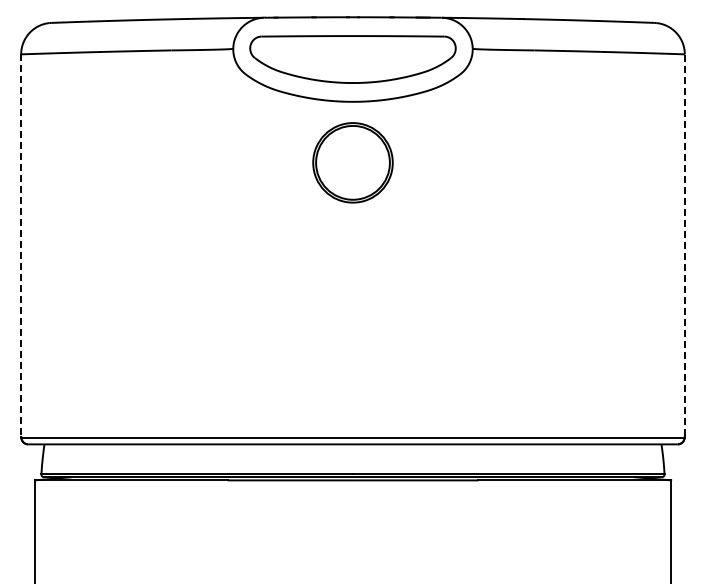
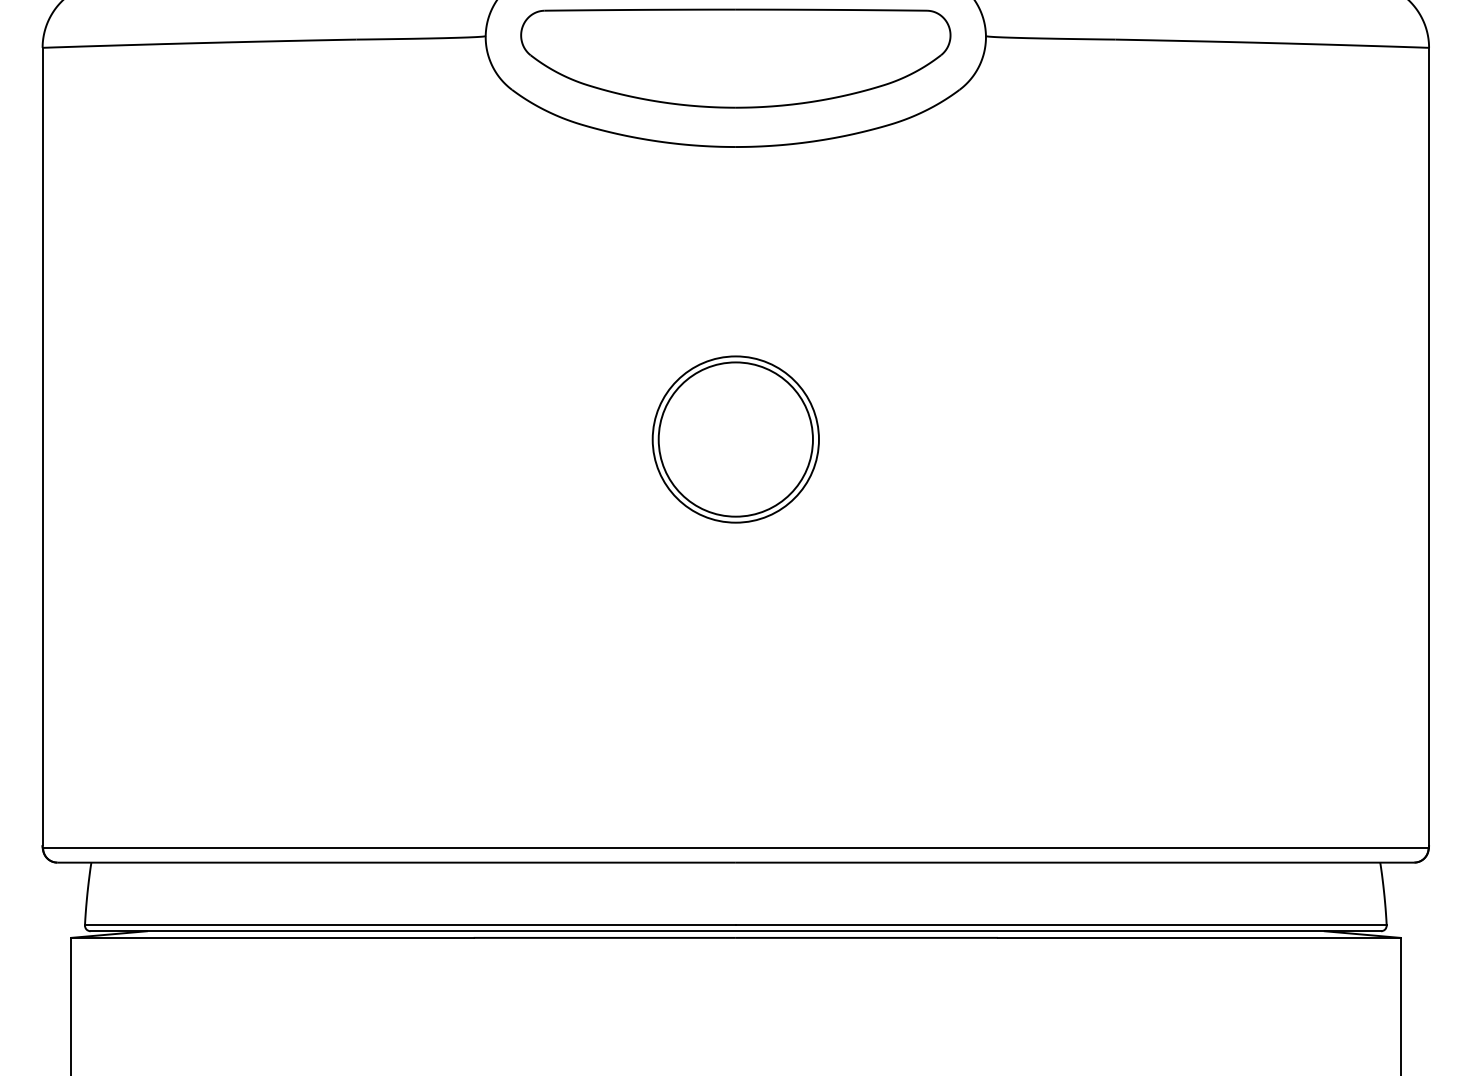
part: (352, 162) -> (734, 438), moved
line: (21, 245) -> (43, 447), dashed -> solid
line: (684, 245) -> (1428, 447), dashed -> solid

